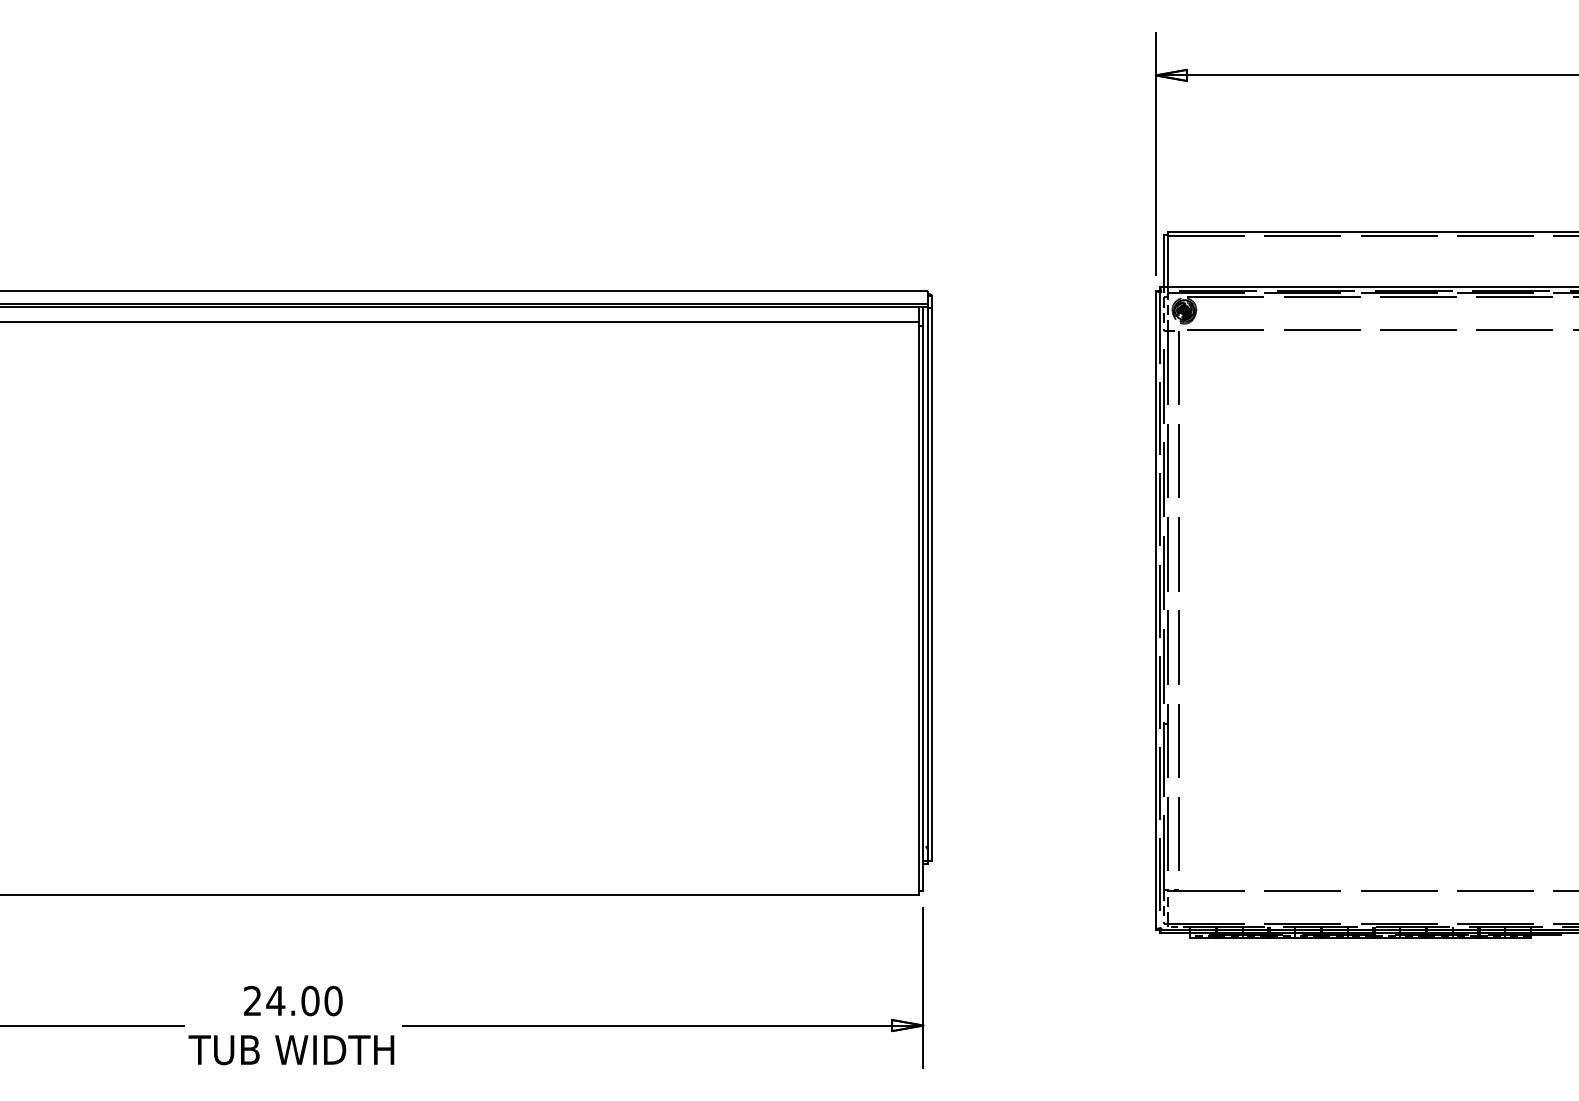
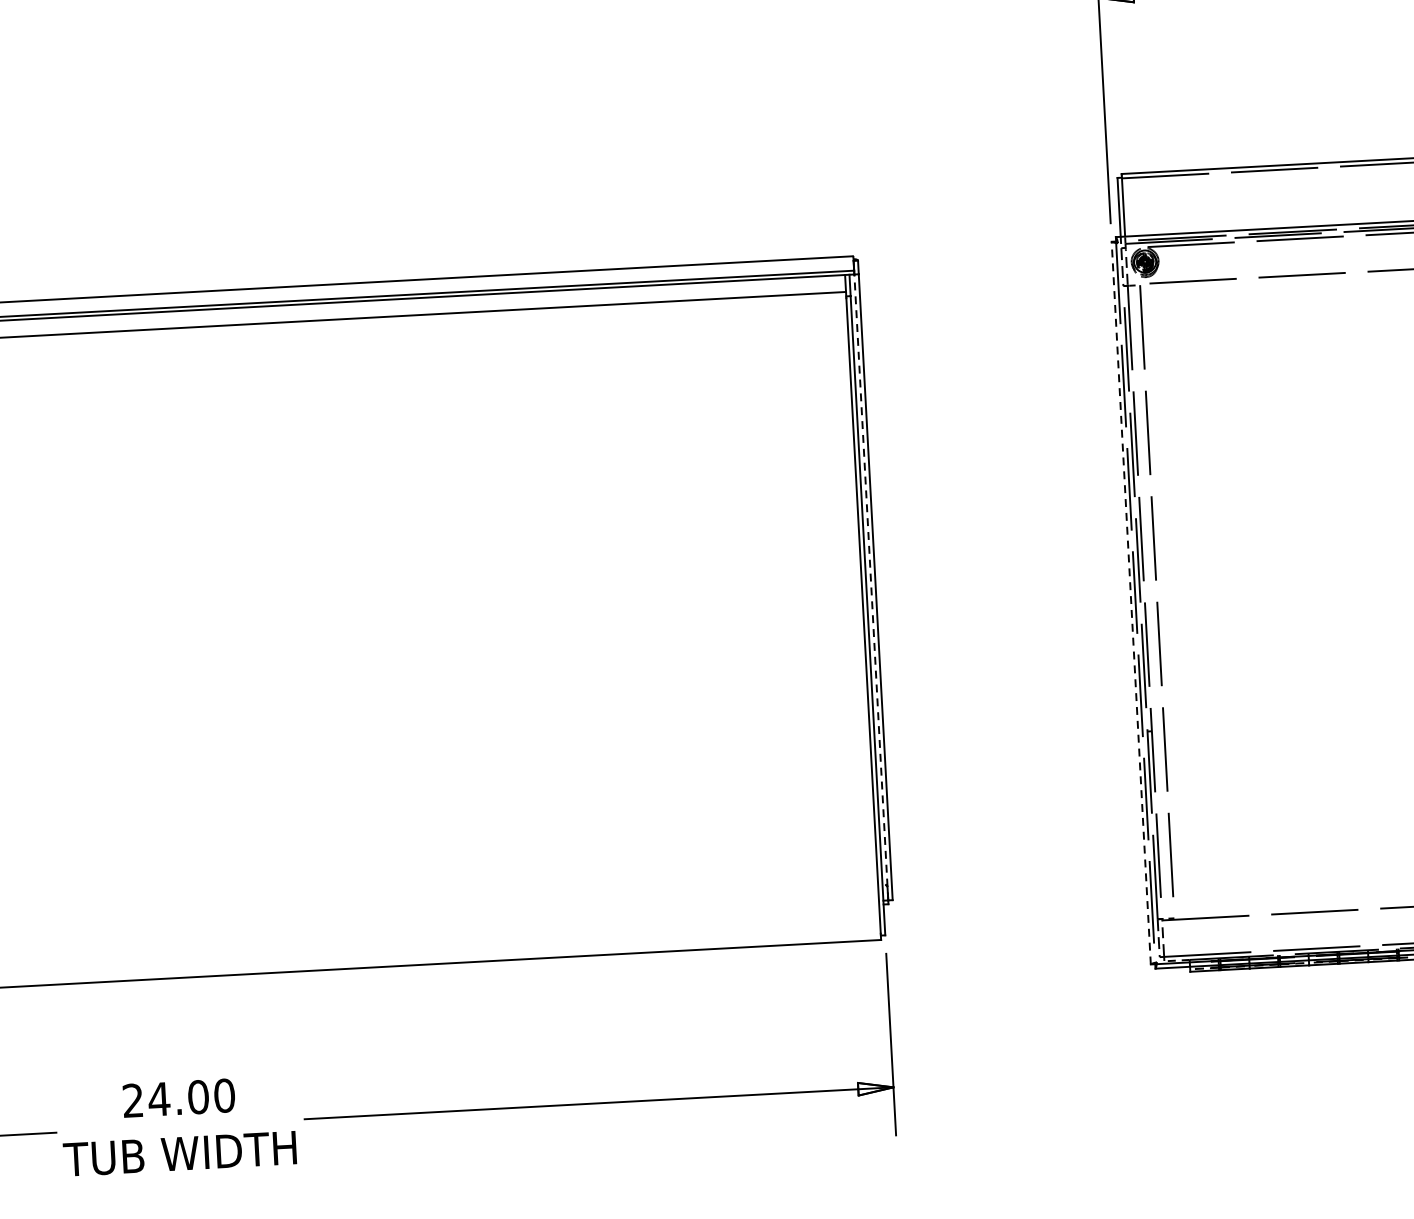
line: (927, 584) -> (871, 587), solid -> dashed
line: (1155, 609) -> (1130, 602), solid -> dashed

